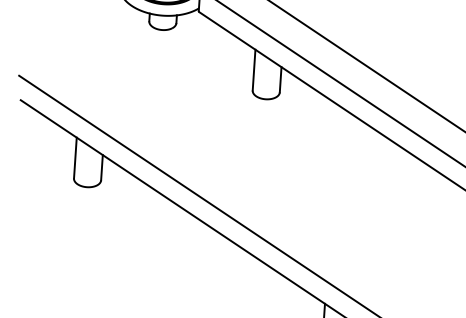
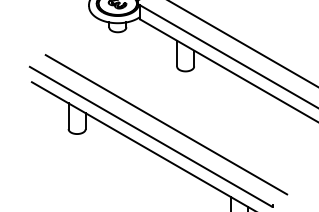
line: (229, 181) -> (166, 124), added

